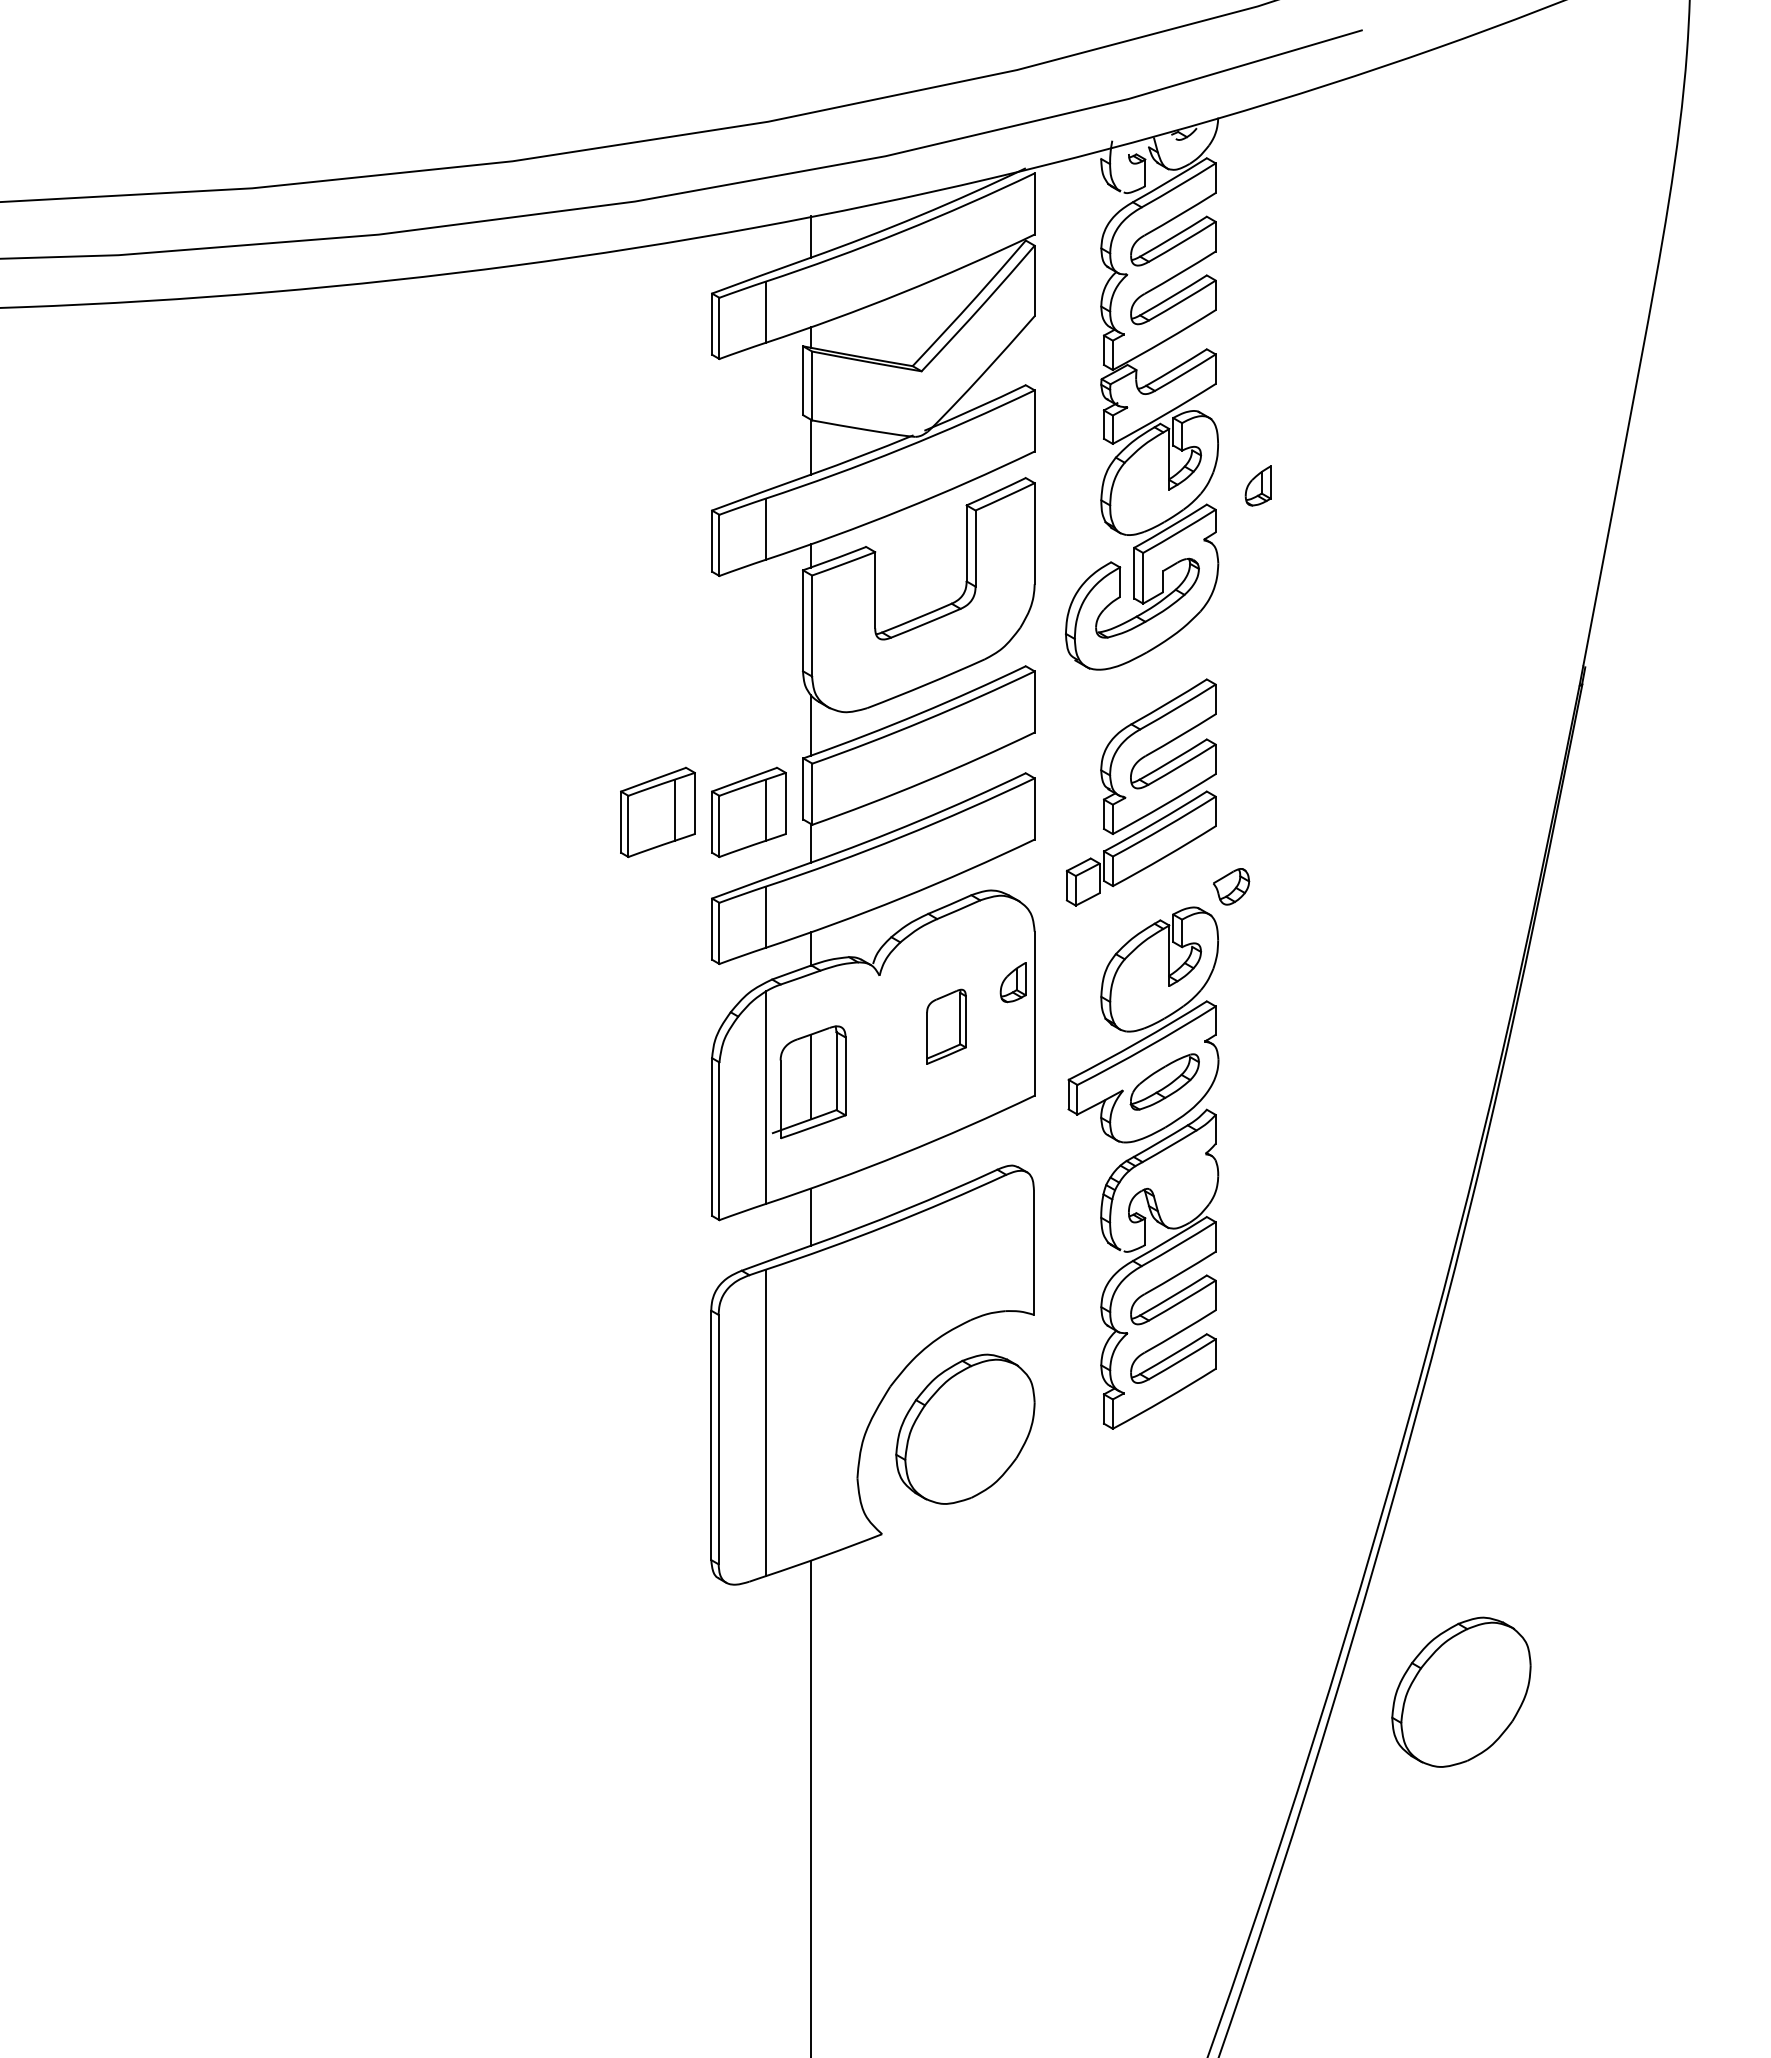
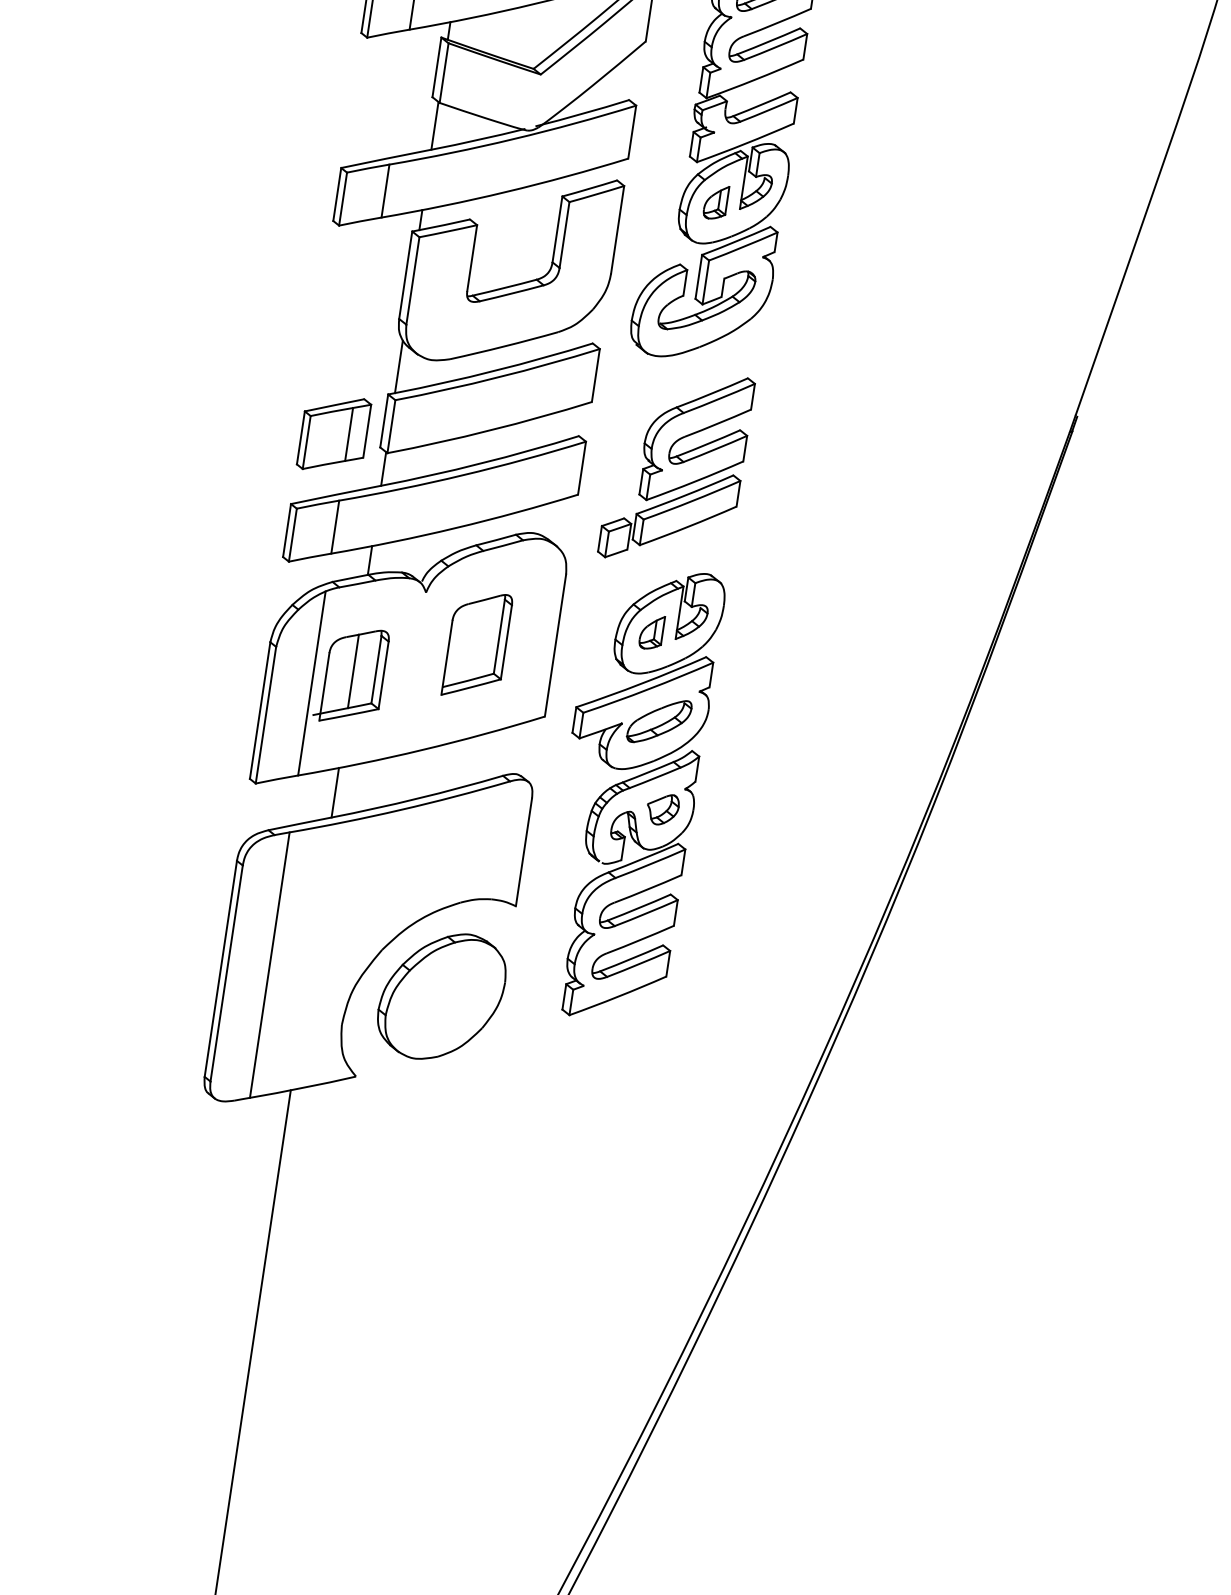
part: (1257, 485) -> (715, 201), moved
part: (657, 812) -> (254, 422), removed
part: (1231, 886) -> (662, 809), moved
part: (1012, 982) -> (651, 632), moved
part: (946, 1026) -> (477, 645), size x1.67
part: (1461, 1691) -> (837, 1287), removed

